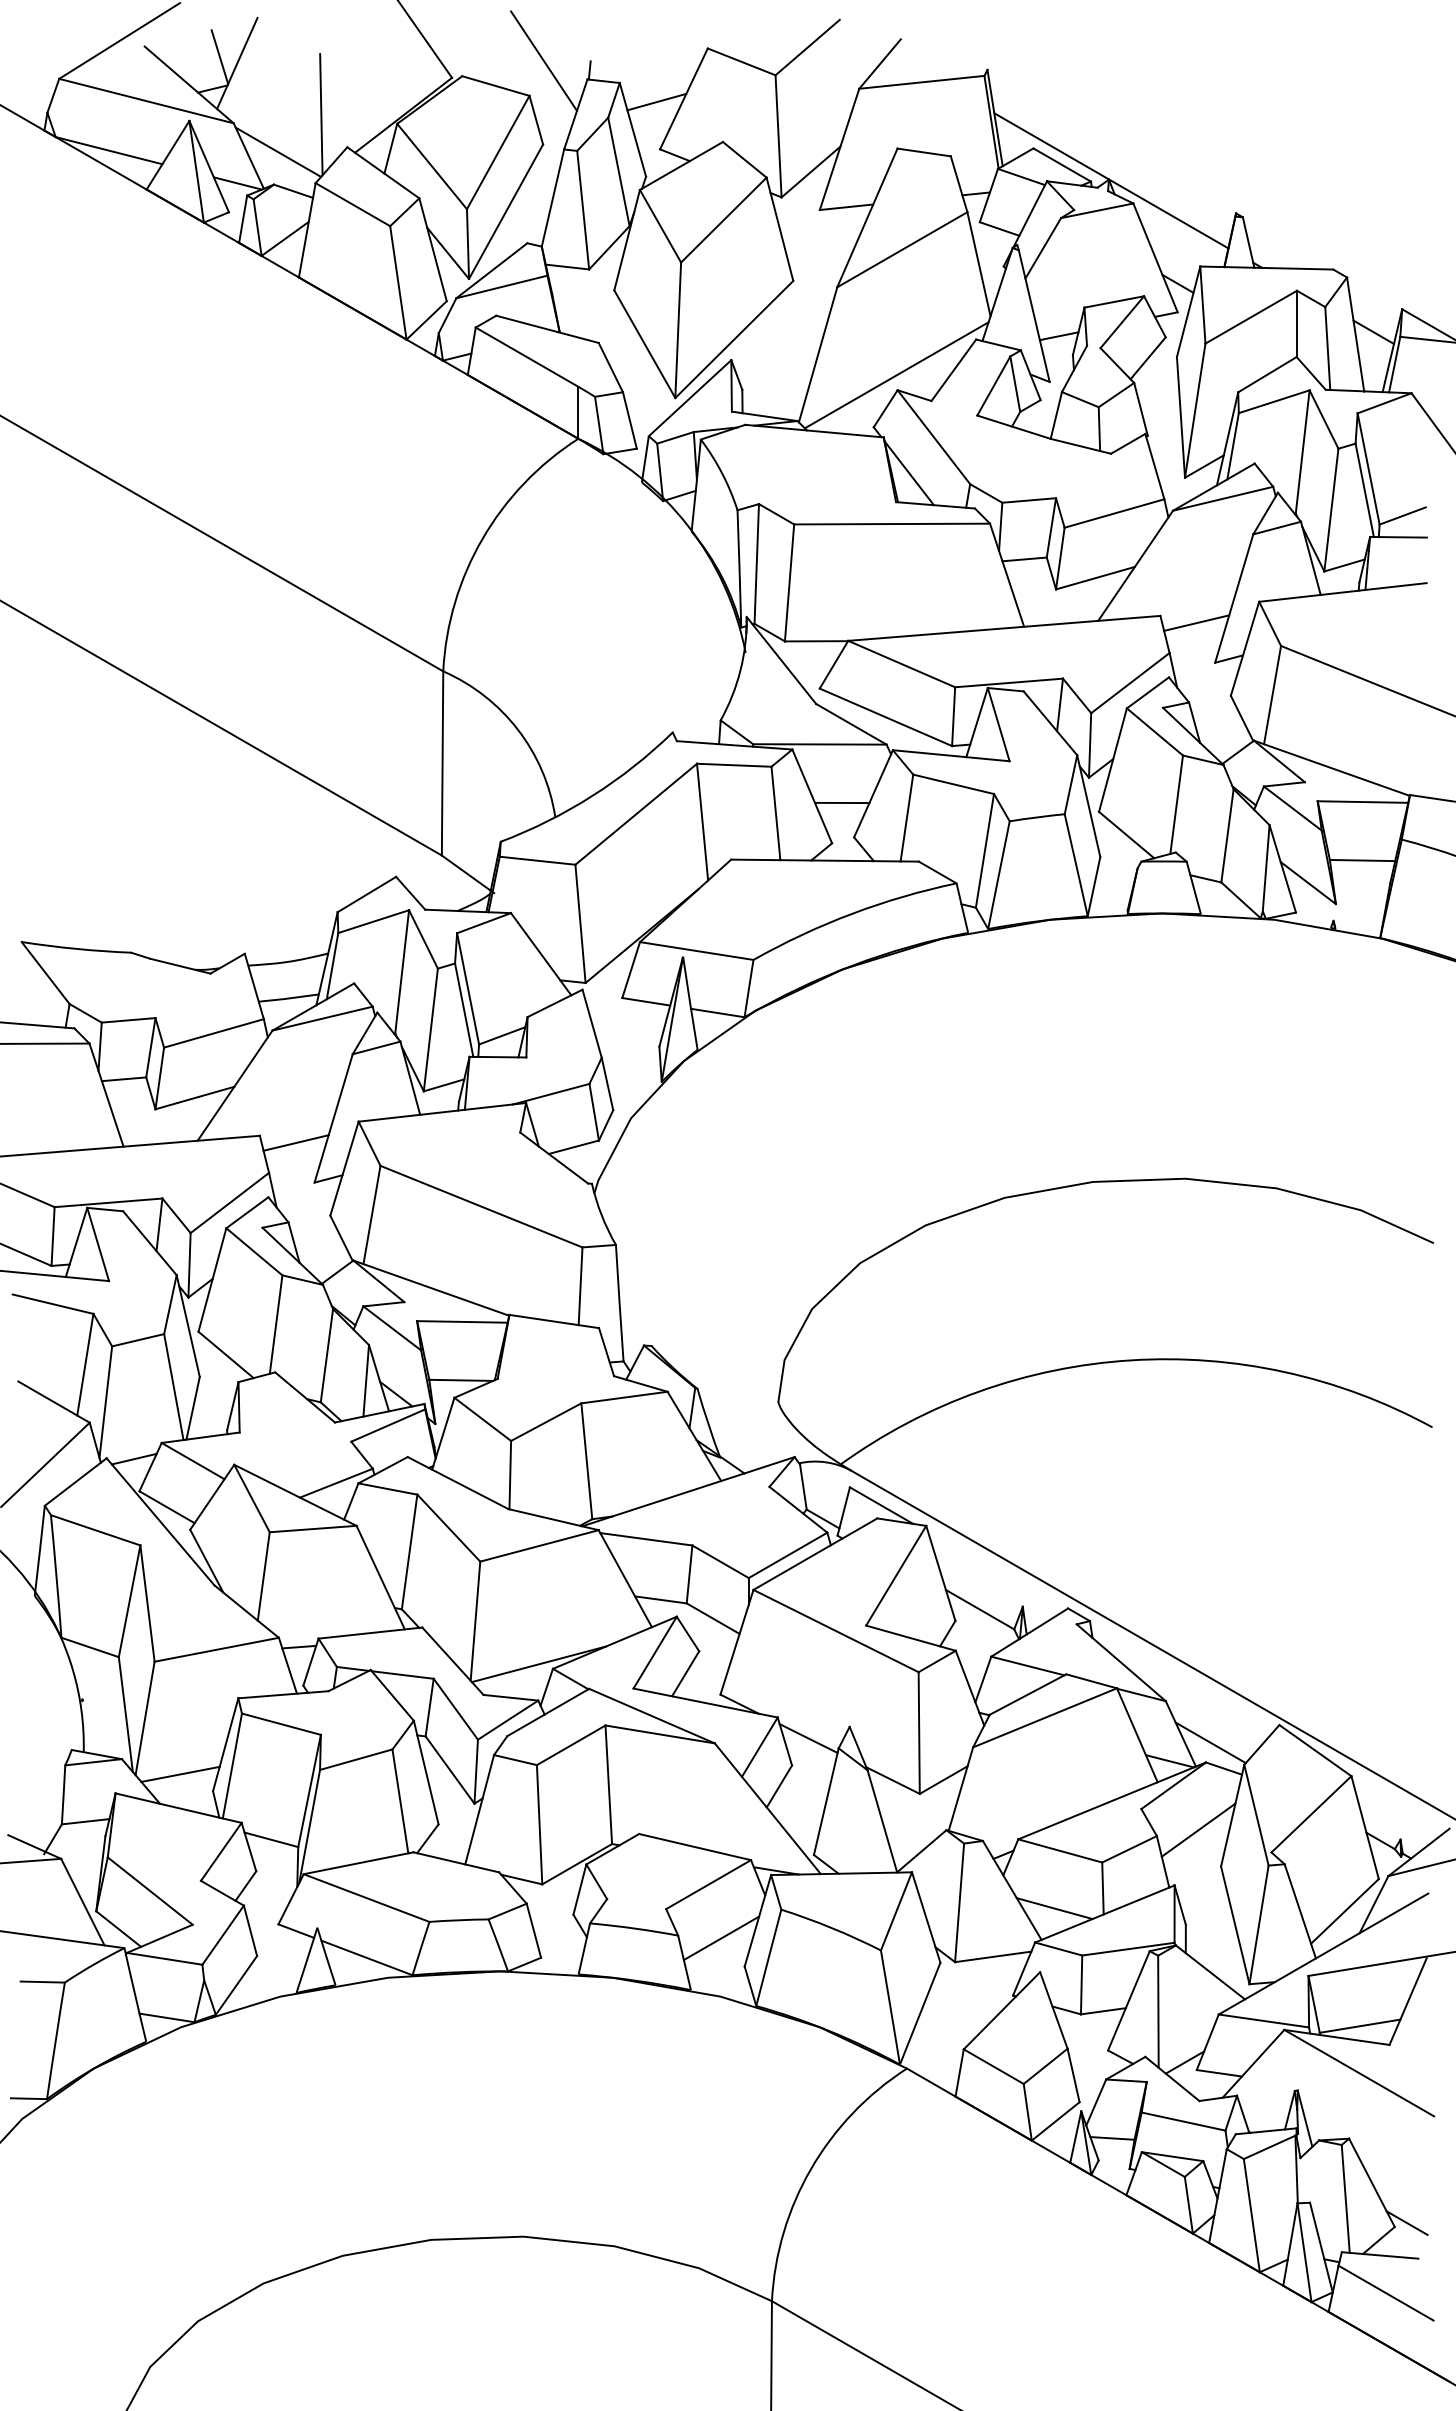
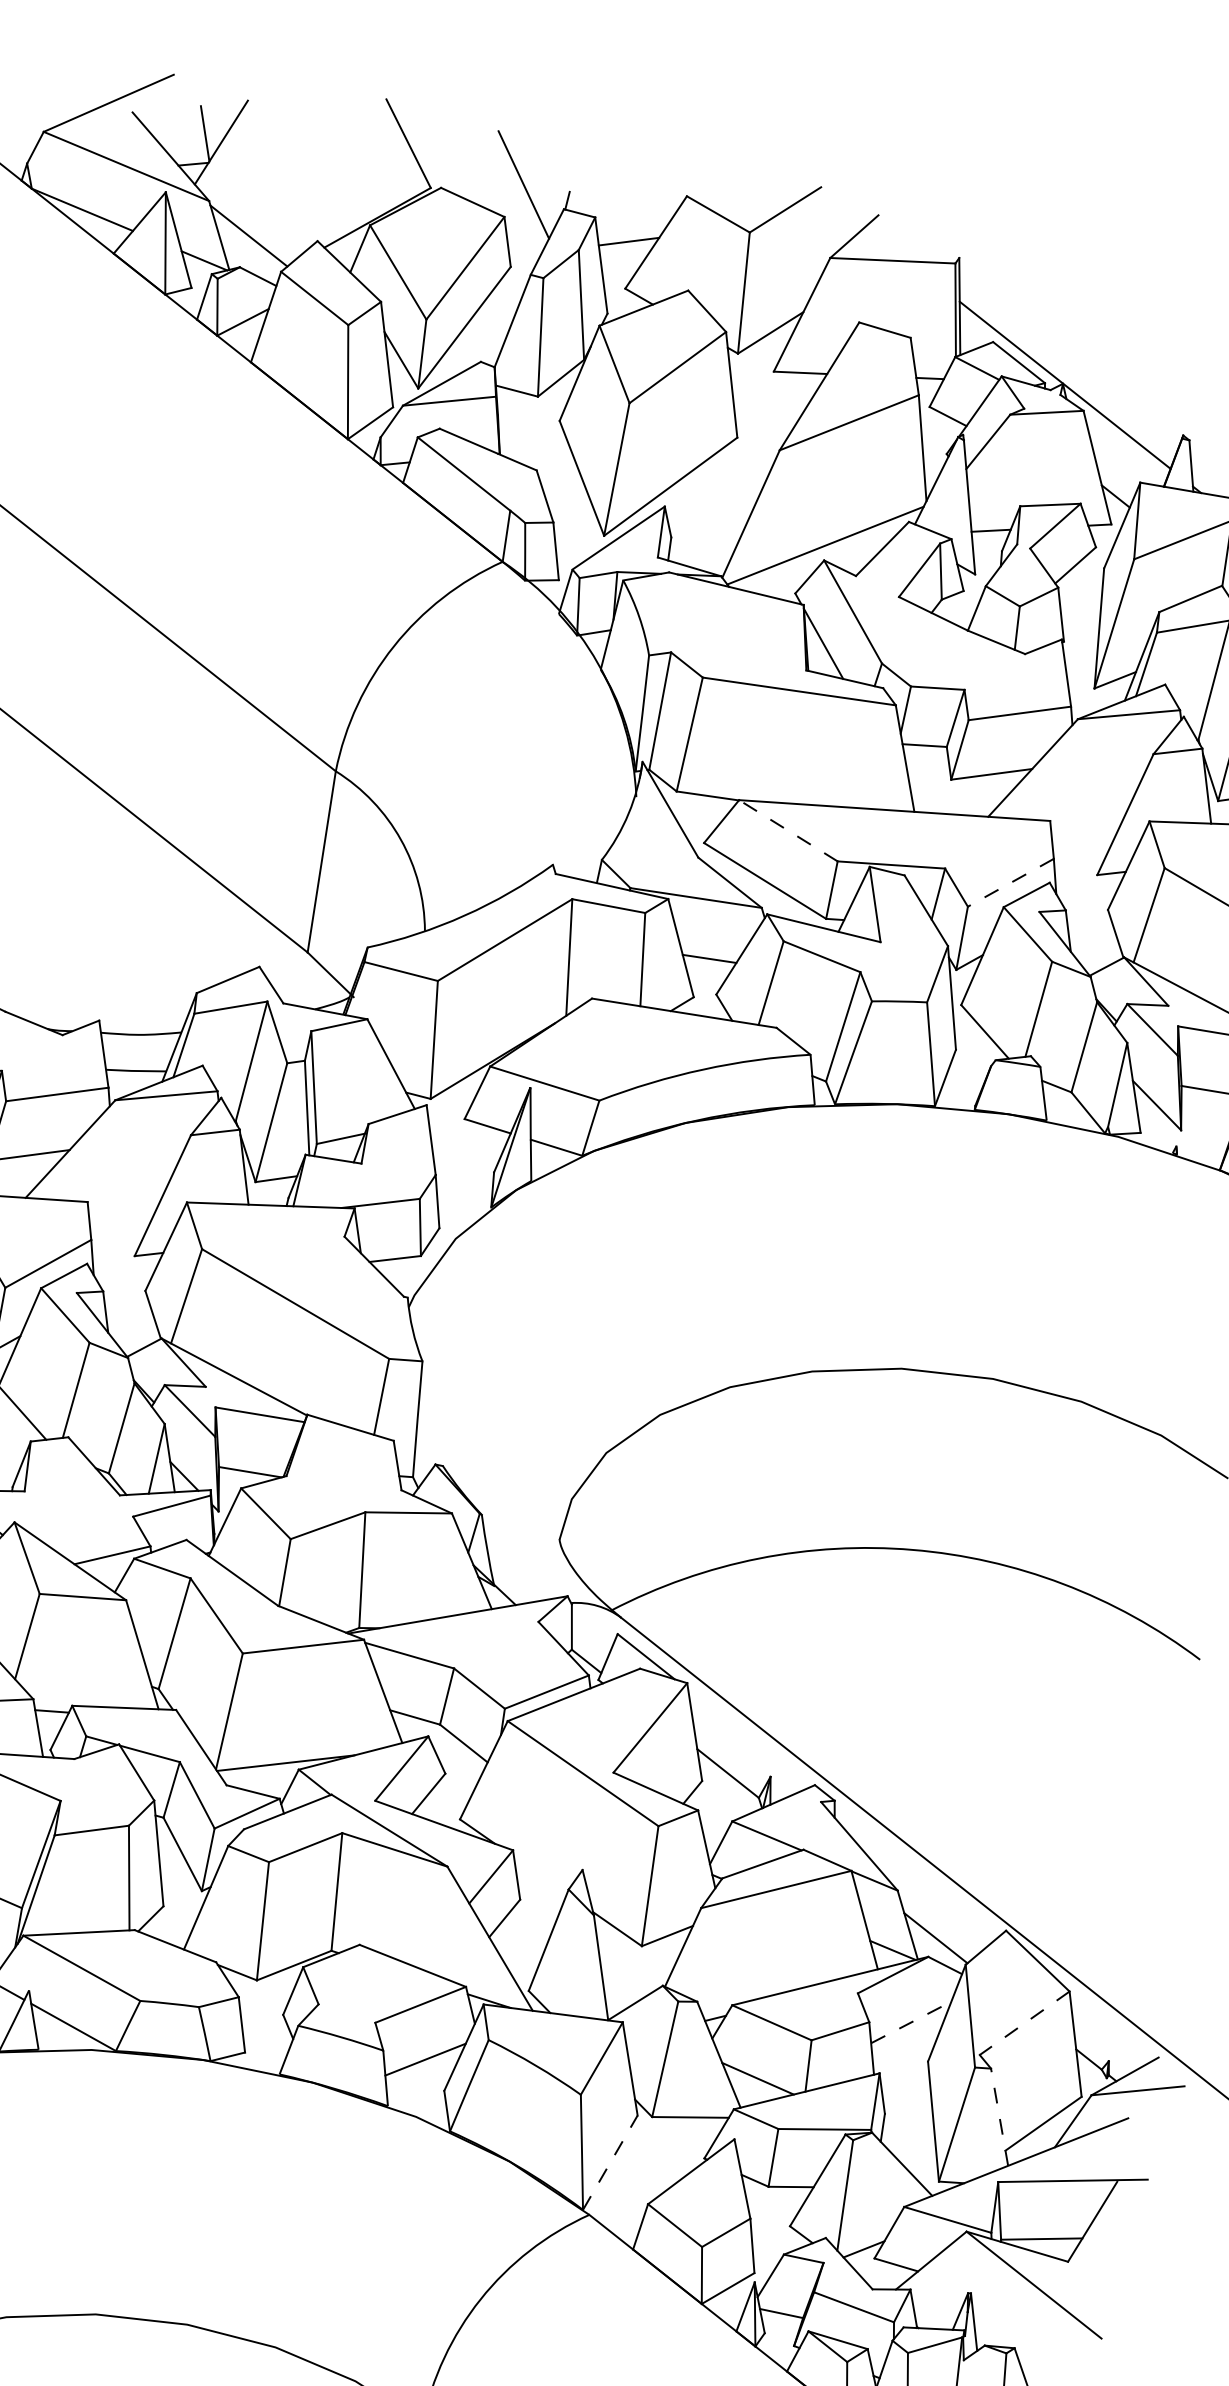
line: (321, 114) -> (296, 205), removed
line: (1196, 622) -> (1084, 832), removed
line: (901, 663) -> (788, 830), solid -> dashed
line: (1129, 683) -> (1009, 883), solid -> dashed
line: (295, 1142) -> (121, 1213), removed
line: (808, 1738) -> (540, 1875), removed
line: (1311, 1814) -> (1024, 2023), solid -> dashed
line: (1199, 1829) -> (912, 2021), solid -> dashed
line: (1300, 1911) -> (999, 2117), solid -> dashed
line: (920, 2013) -> (610, 2162), solid -> dashed

